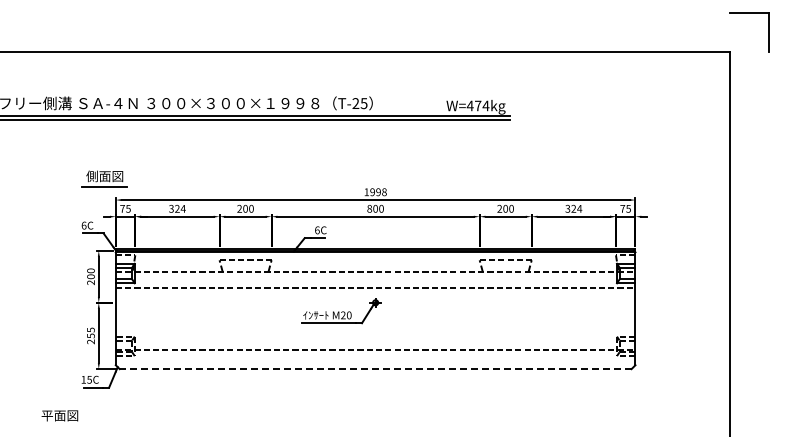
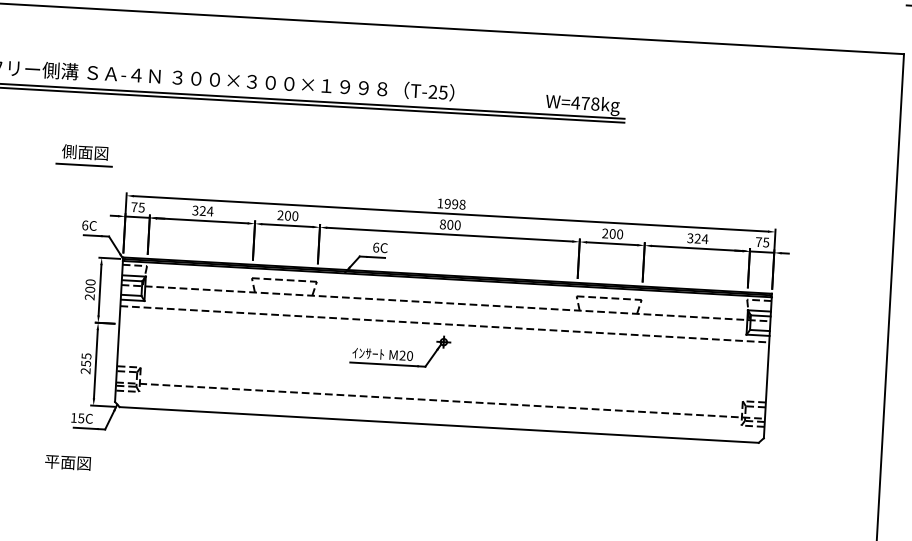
text: (485, 105) -> (594, 103), W=474kg -> W=478kg
part: (104, 178) -> (84, 155), moved
line: (375, 369) -> (438, 425), dashed -> solid
text: (59, 415) -> (67, 462), moved

